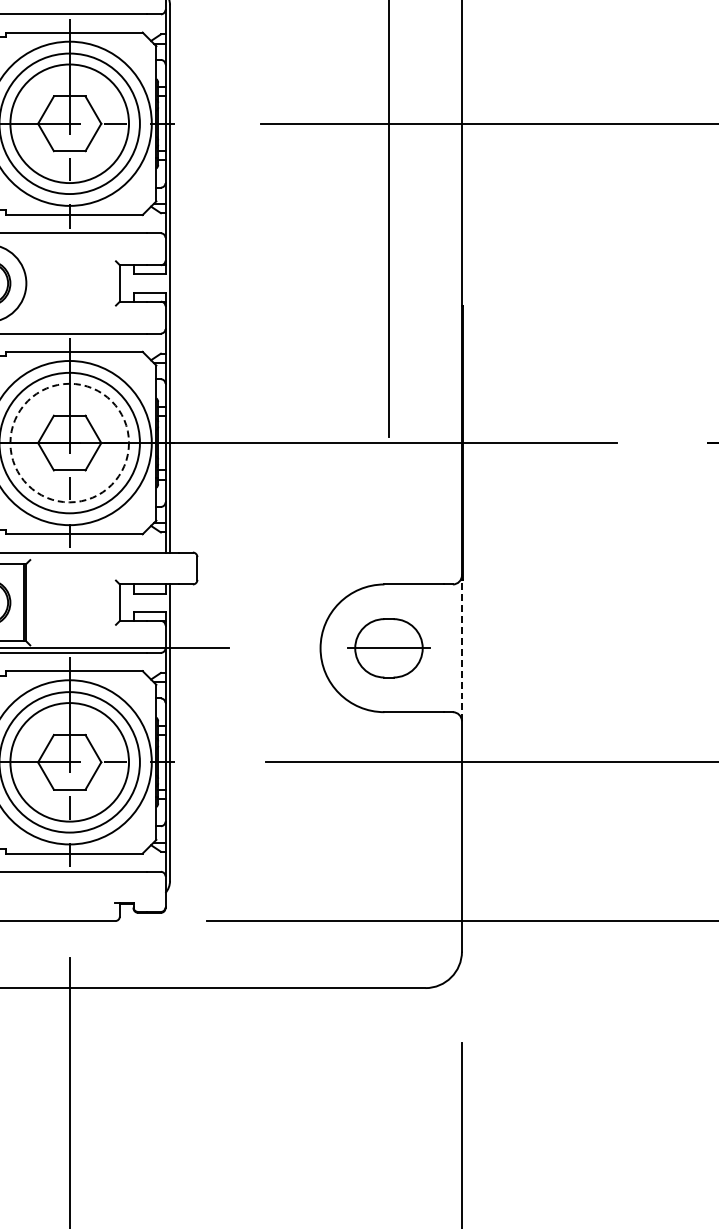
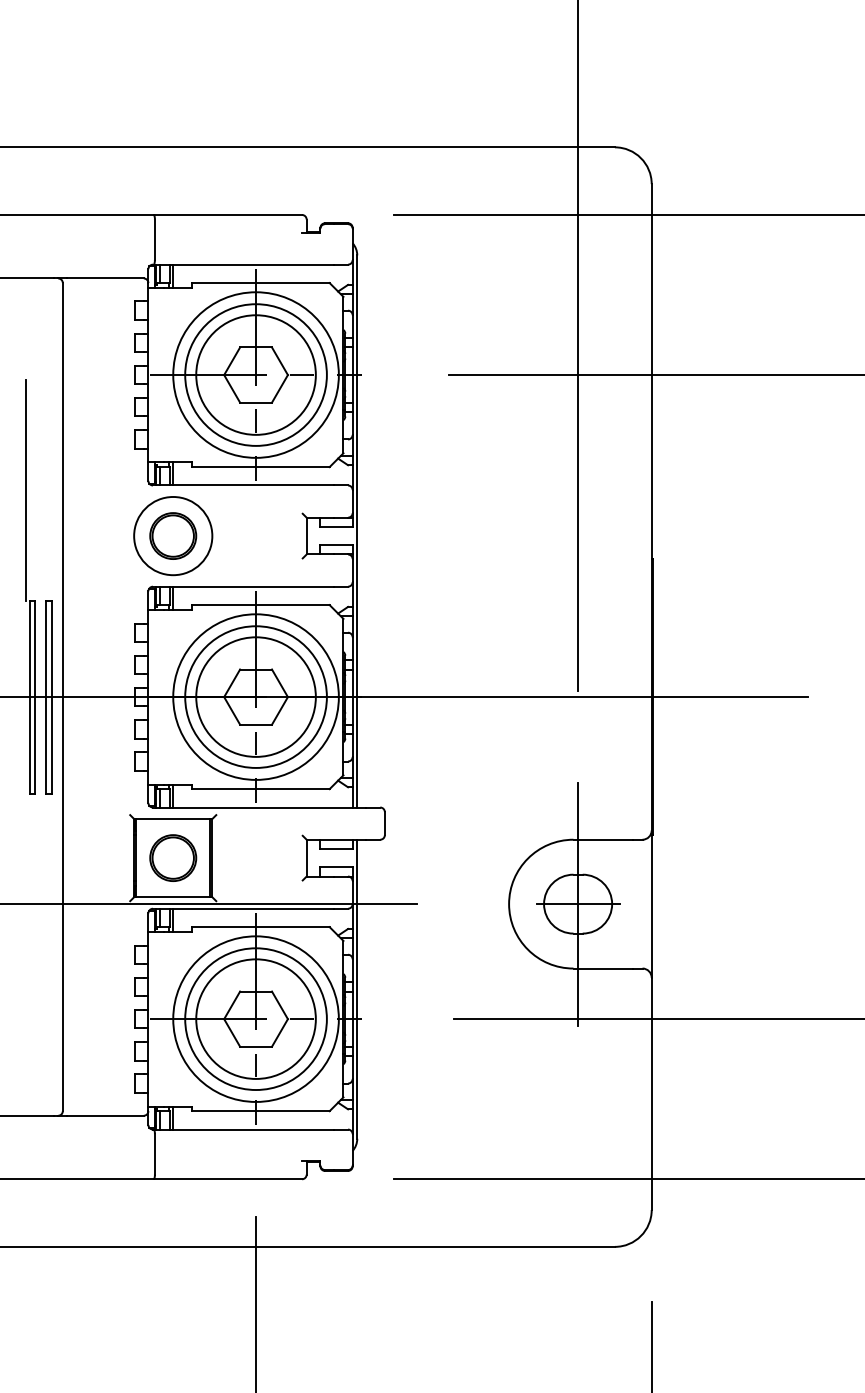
circle: (69, 442) -> (255, 696), dashed -> solid
line: (389, 647) -> (578, 903), added
line: (461, 649) -> (651, 905), dashed -> solid

